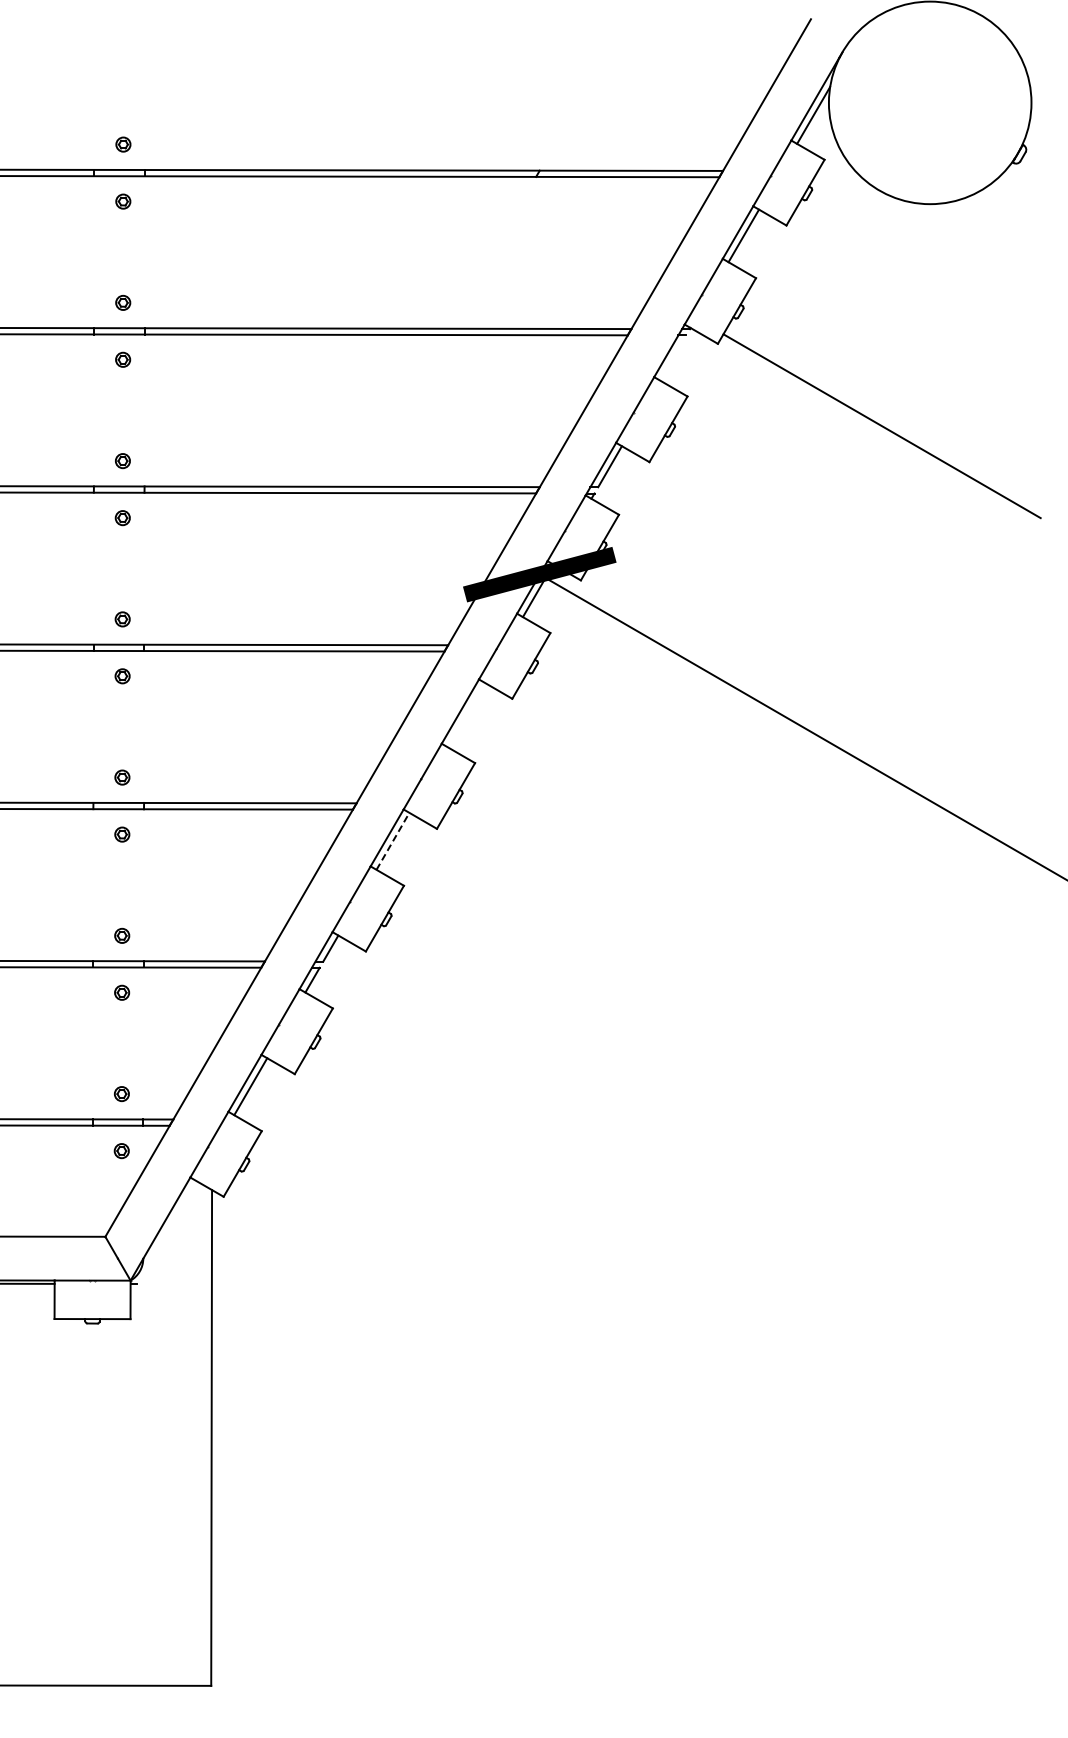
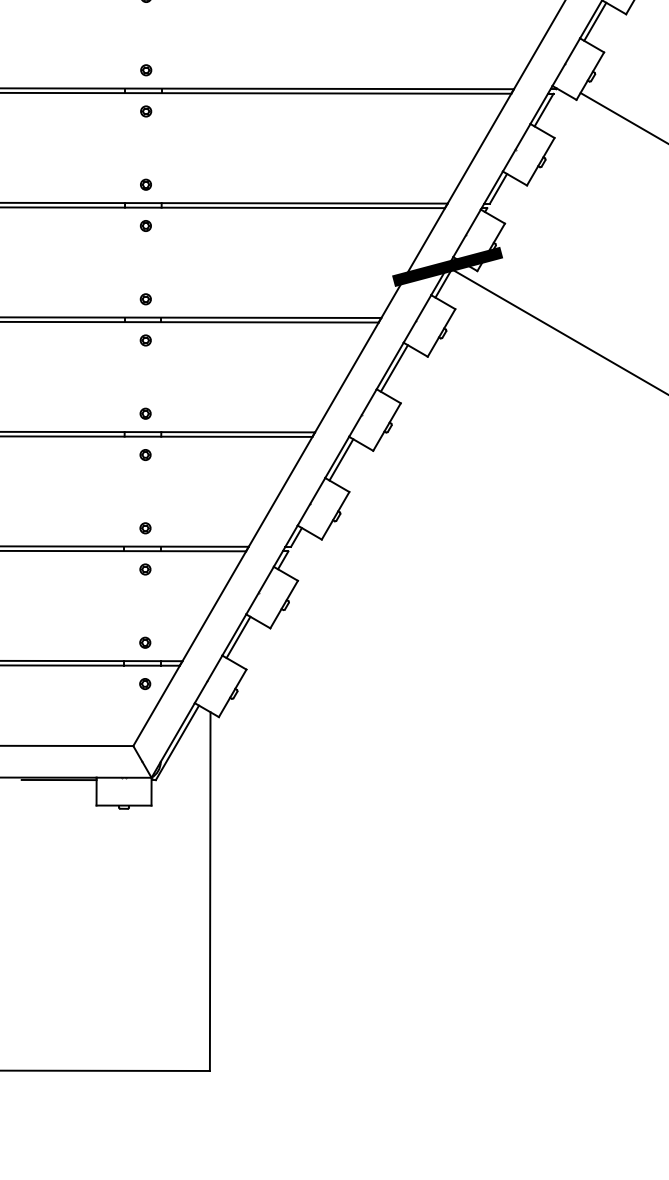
line: (673, 357) -> (544, 109), added
line: (465, 714) -> (393, 368), added
line: (392, 841) -> (341, 460), dashed -> solid
line: (166, 1231) -> (177, 742), added

